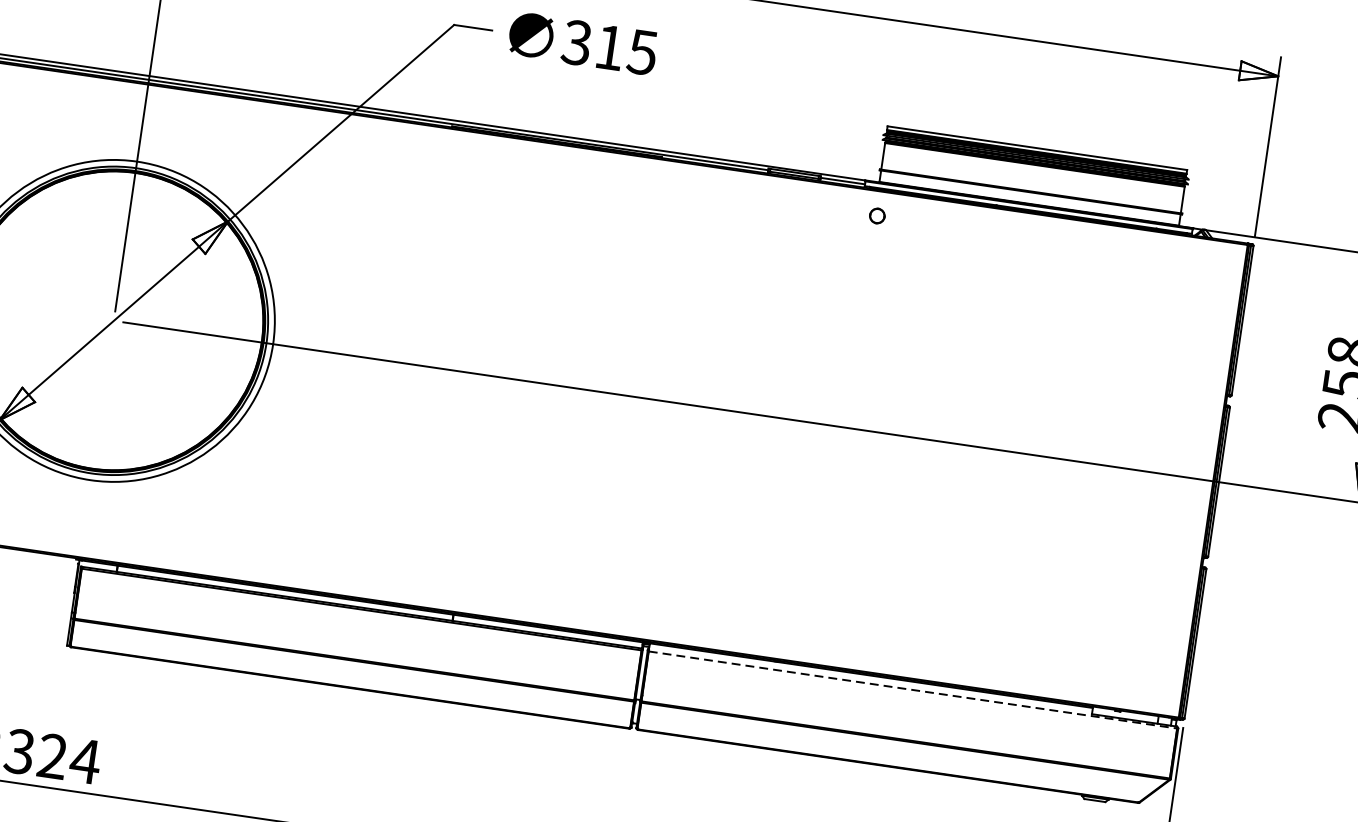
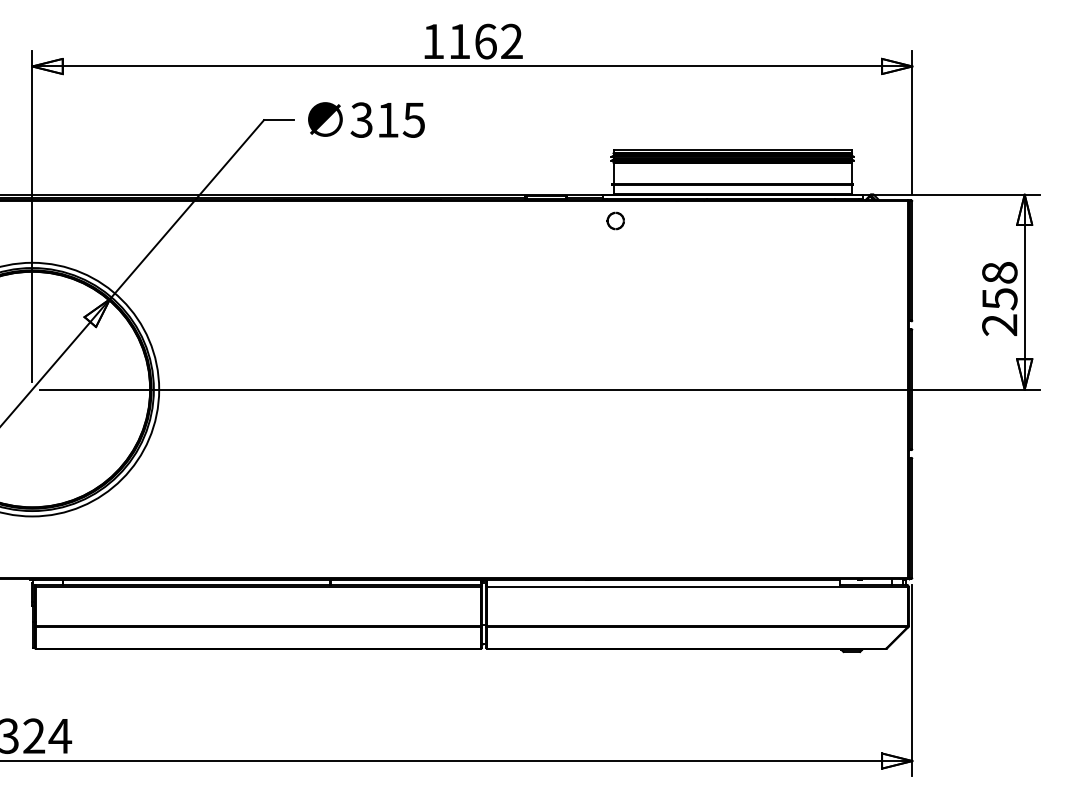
part: (877, 215) -> (615, 220), size x1.43
line: (913, 690) -> (697, 586), dashed -> solid

